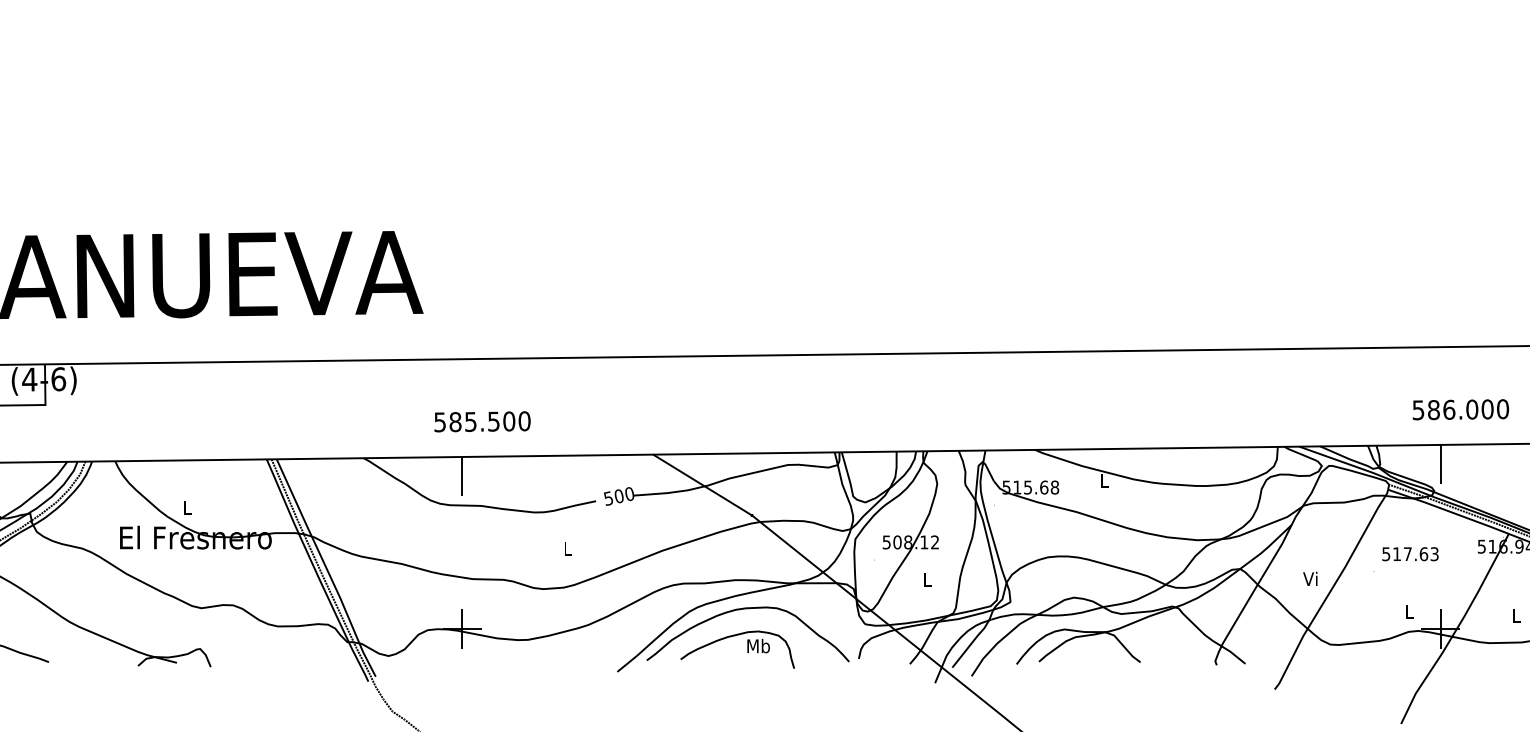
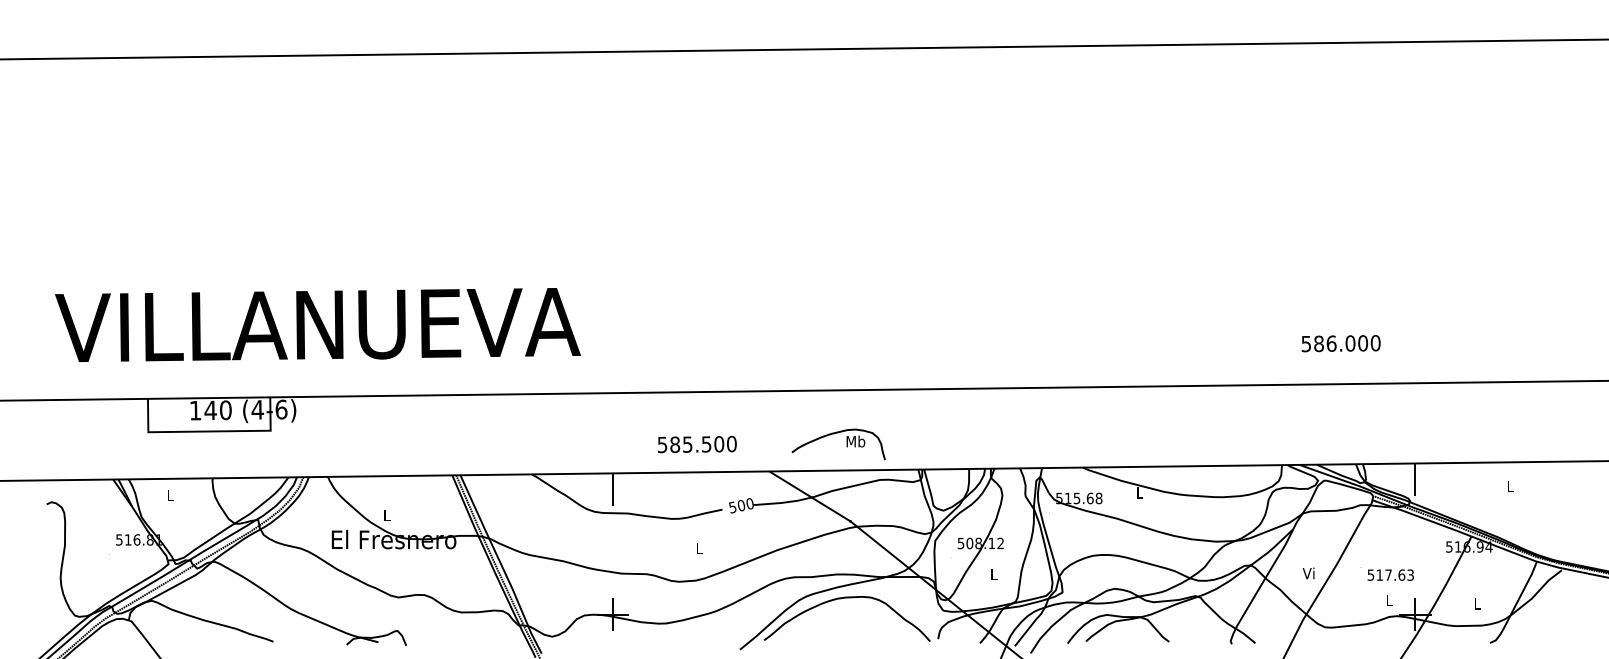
text: (1460, 409) -> (1340, 343), moved
text: (482, 421) -> (697, 444), moved
text: (1410, 553) -> (1390, 574), moved
part: (747, 649) -> (846, 444), moved

